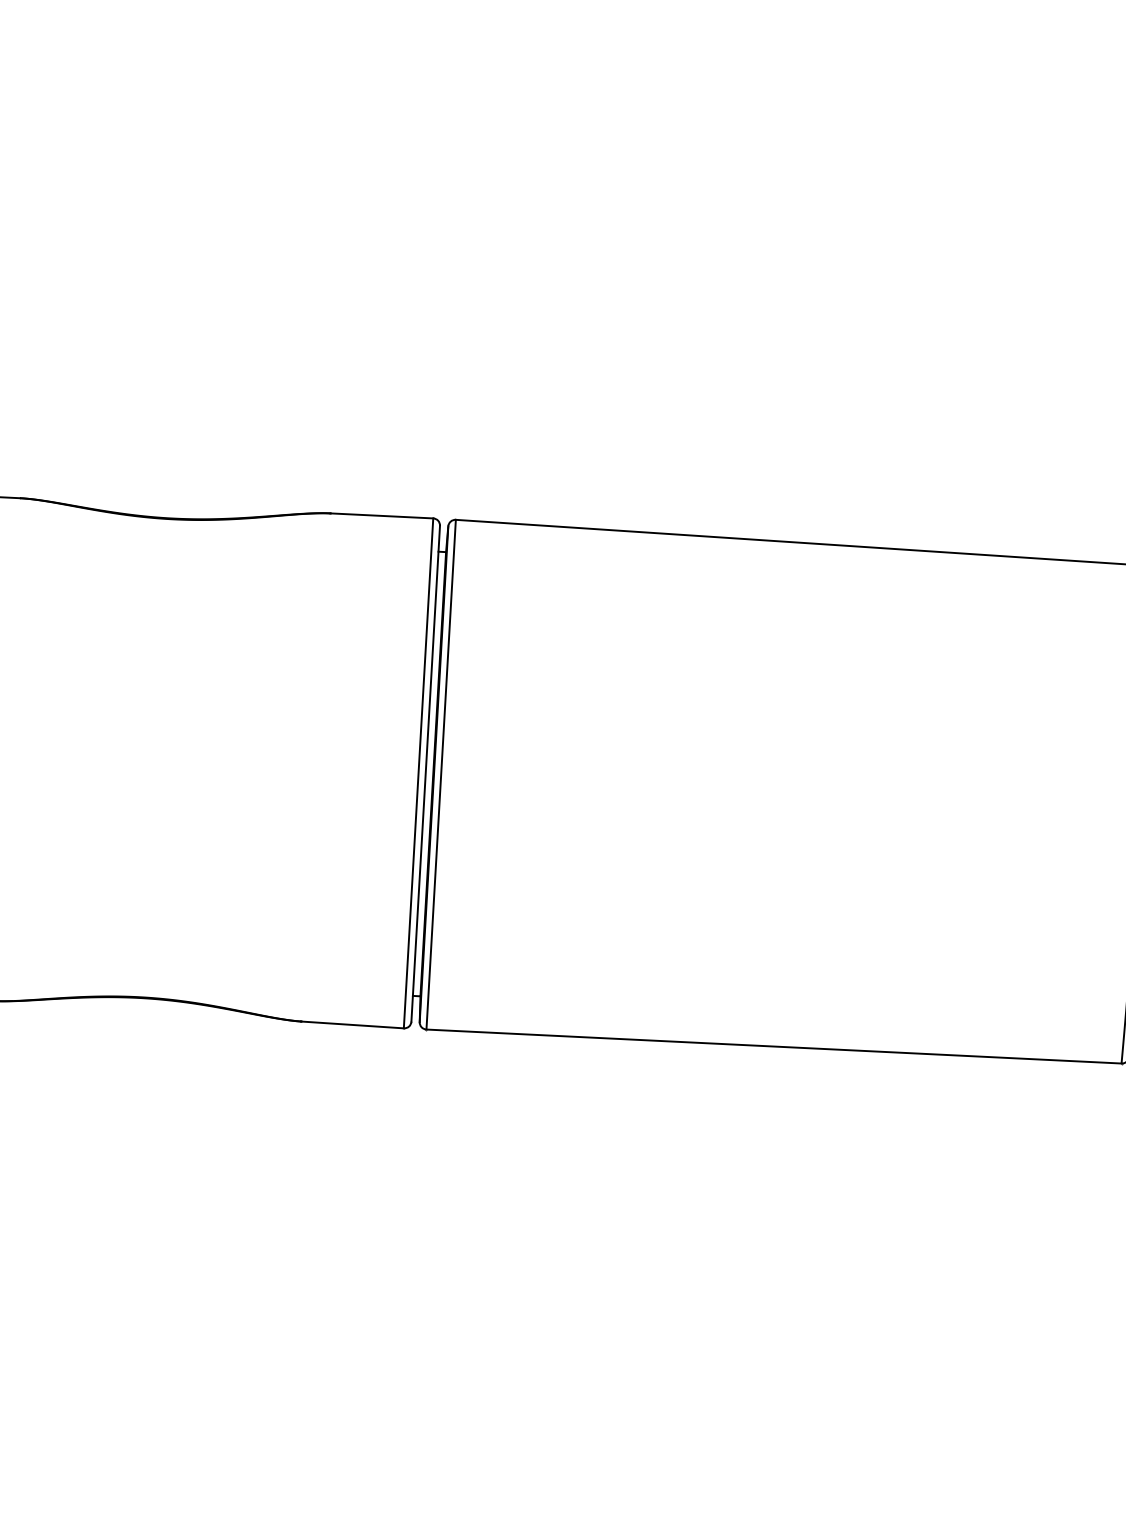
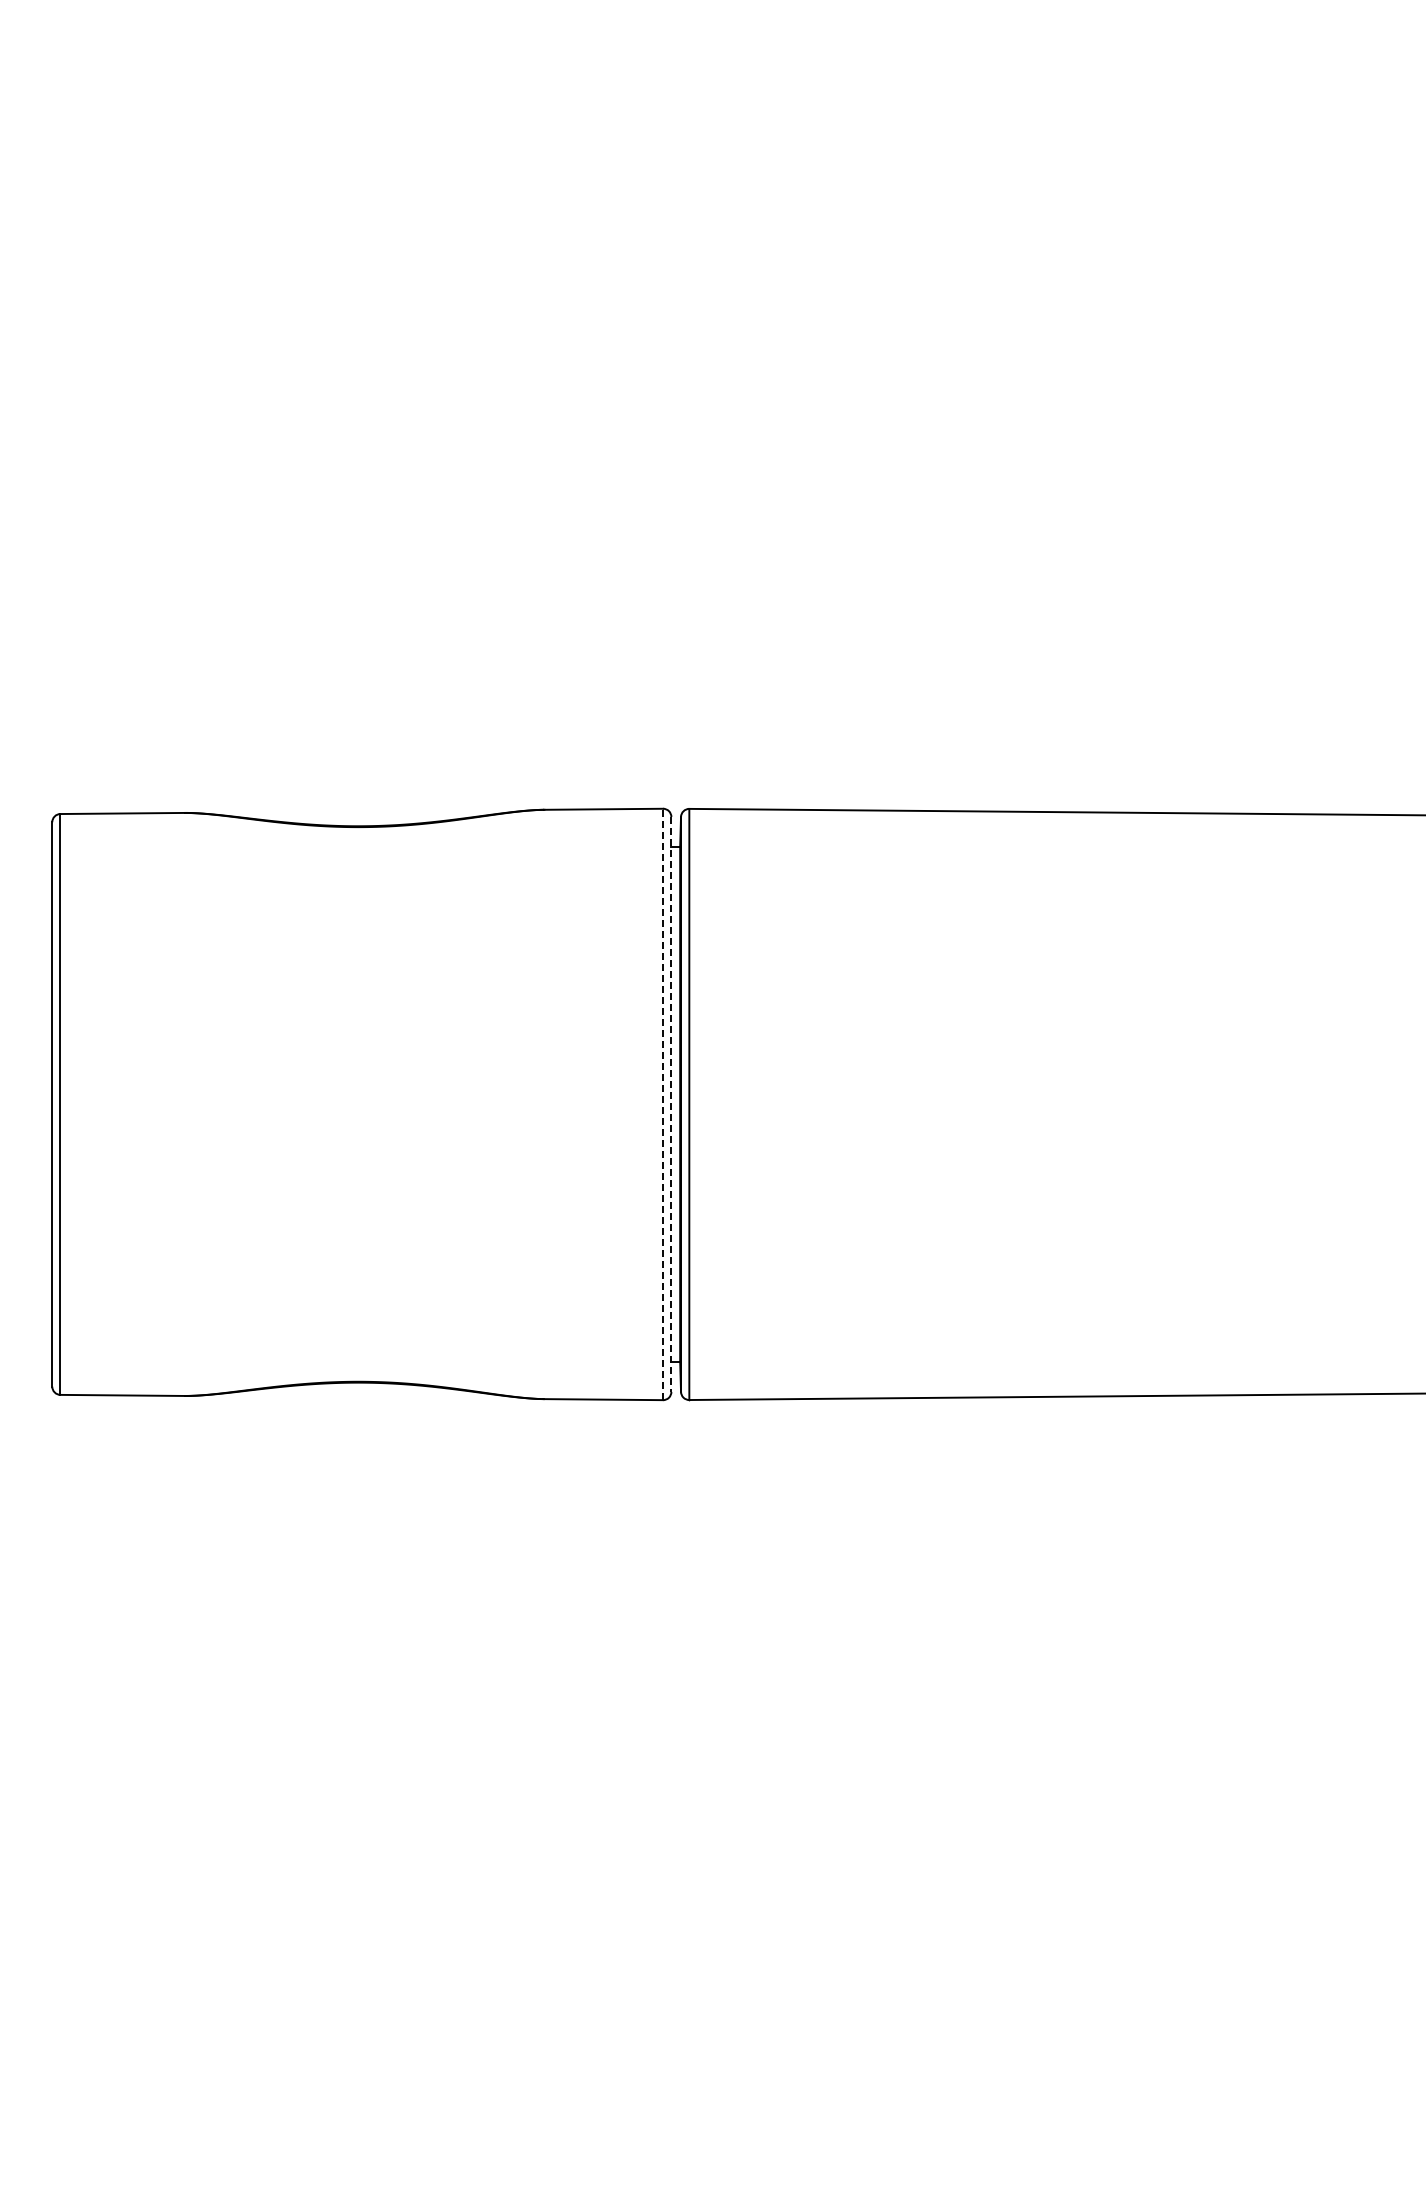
line: (418, 773) -> (663, 1104), solid -> dashed
line: (425, 773) -> (671, 1104), solid -> dashed

